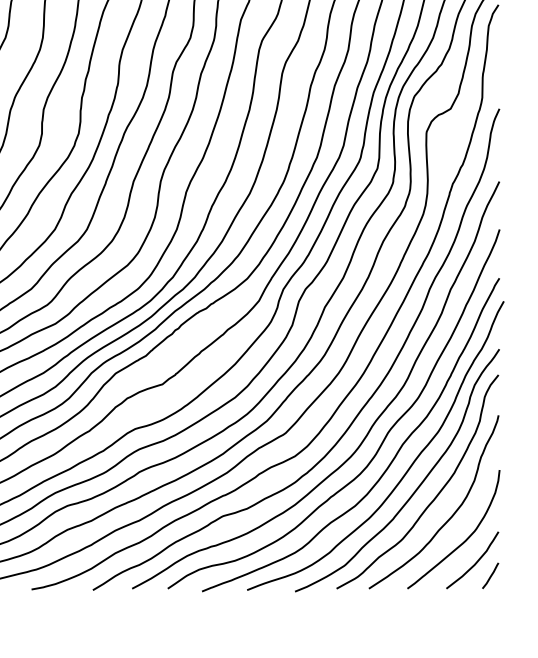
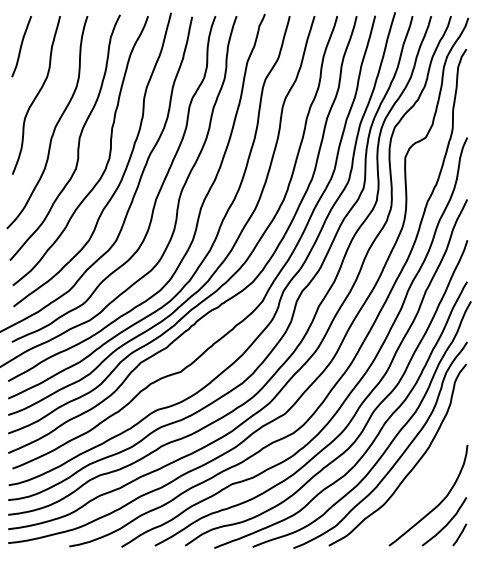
curve: (449, 517) -> (424, 485), removed

